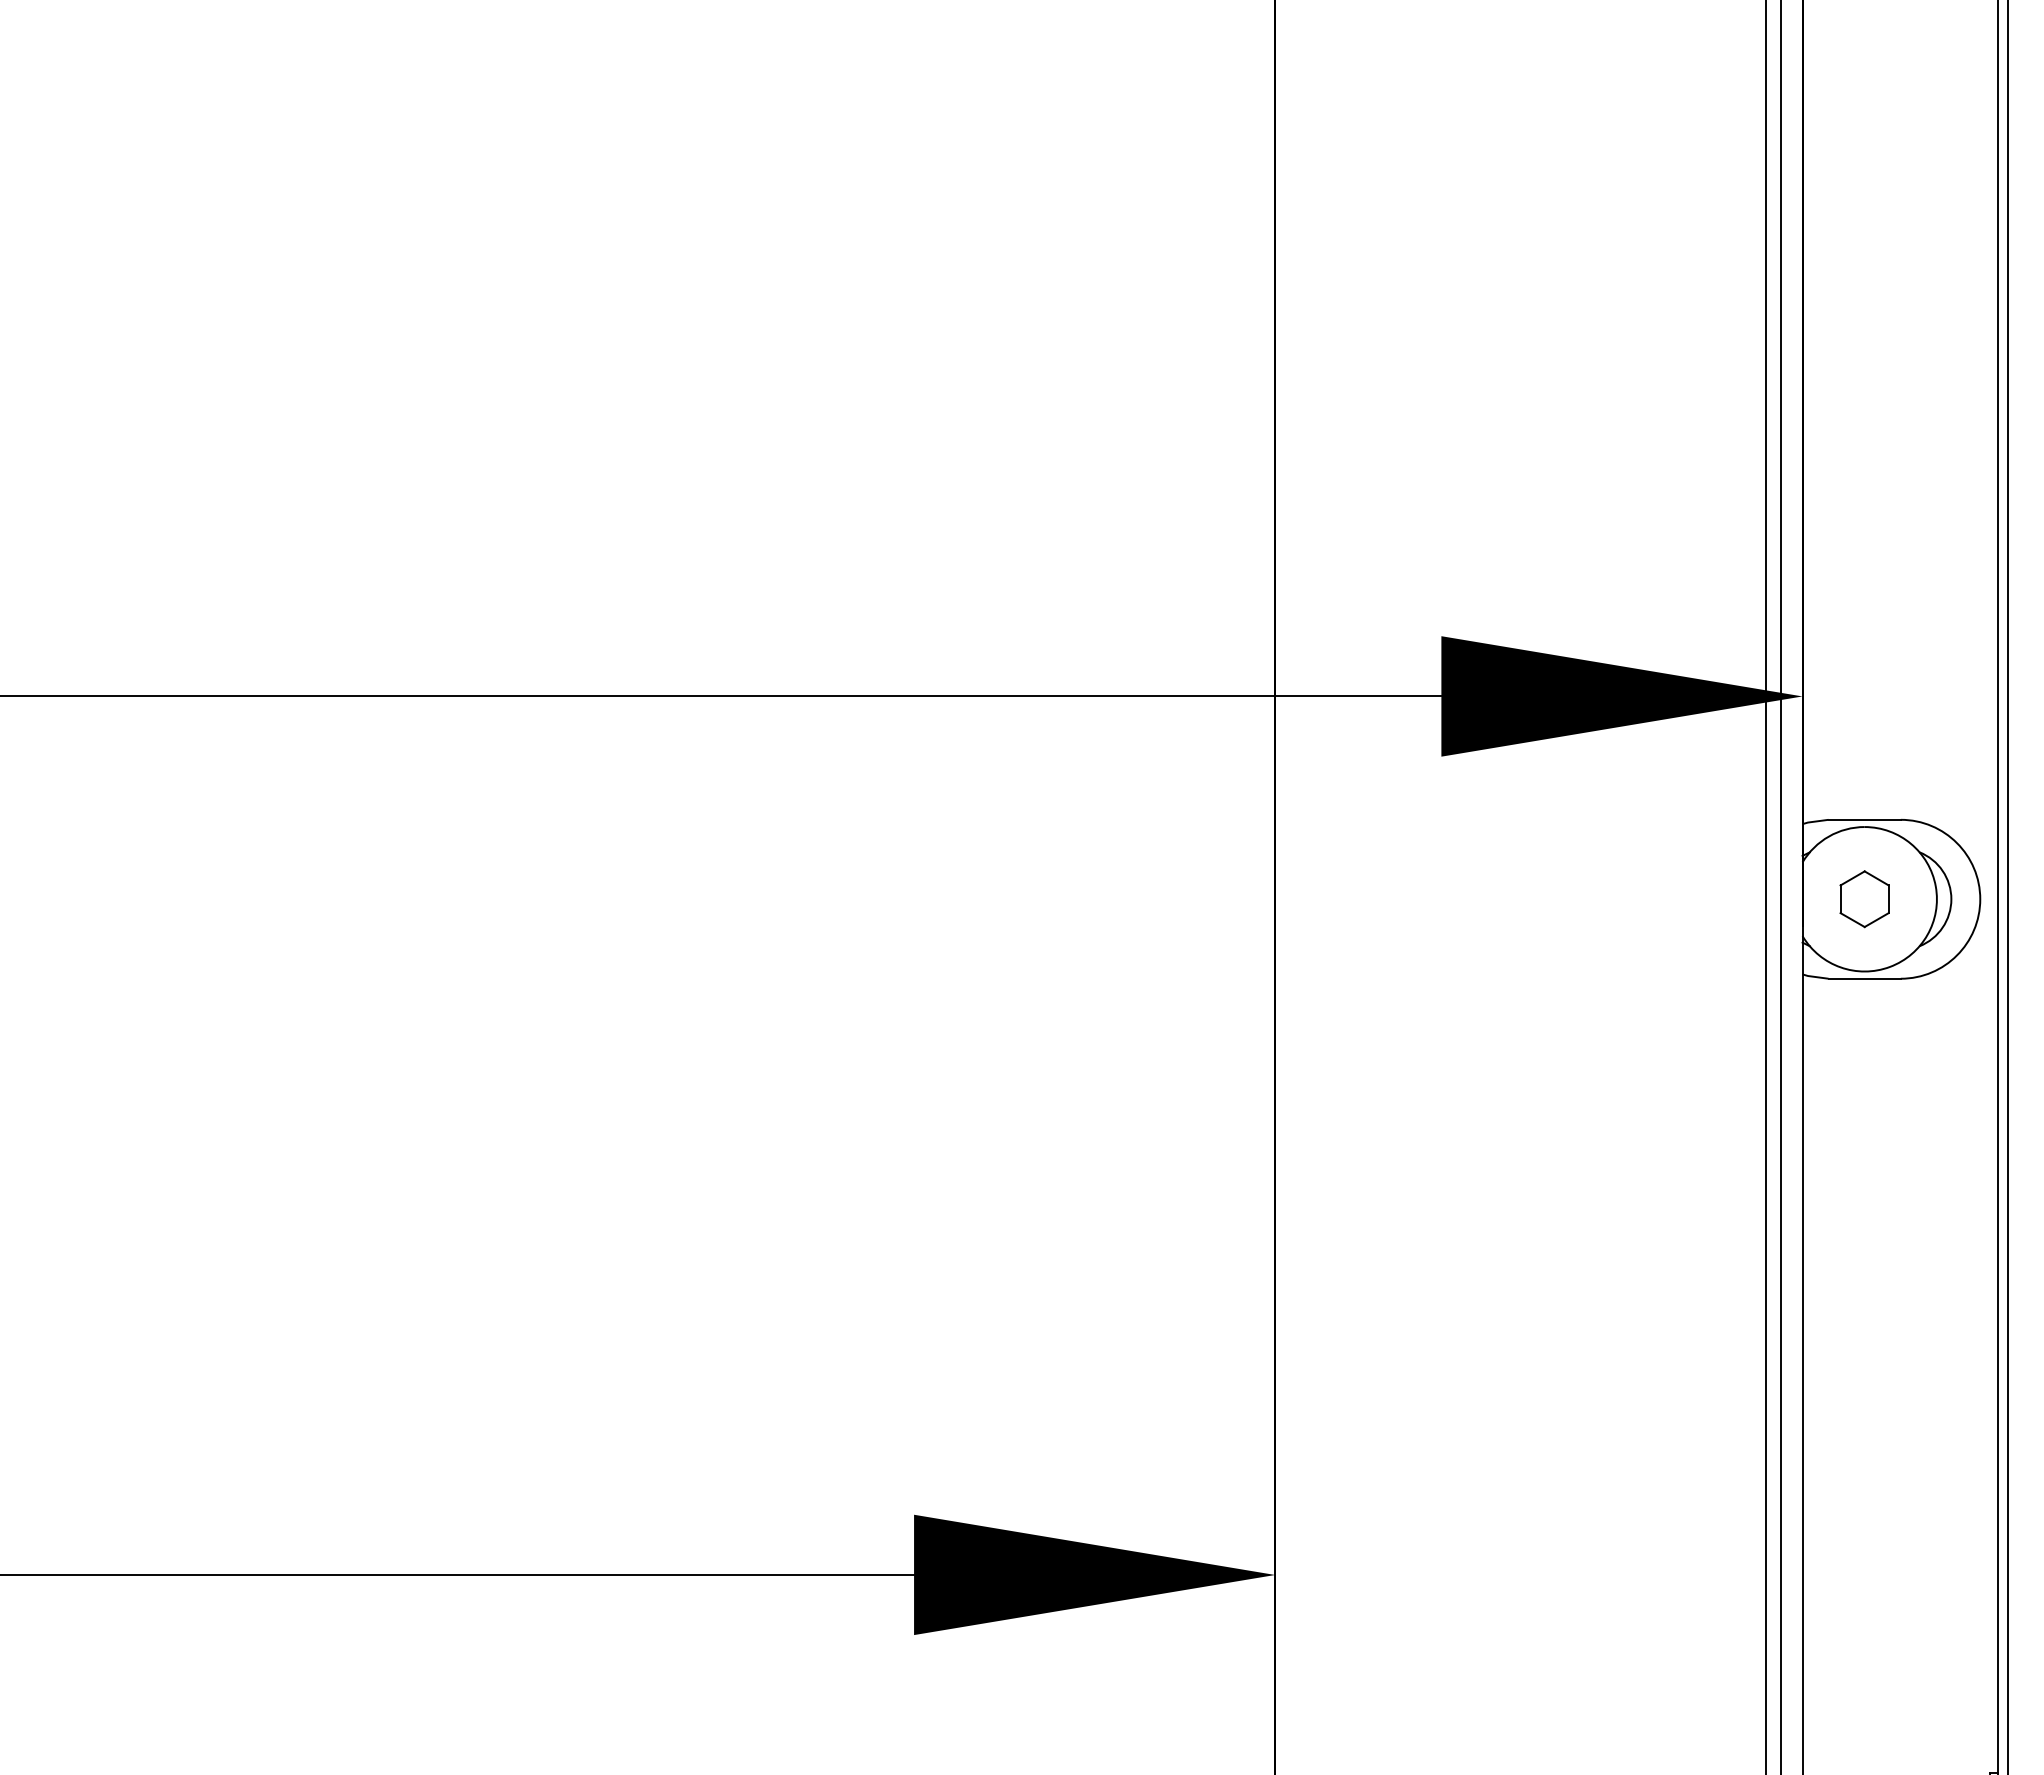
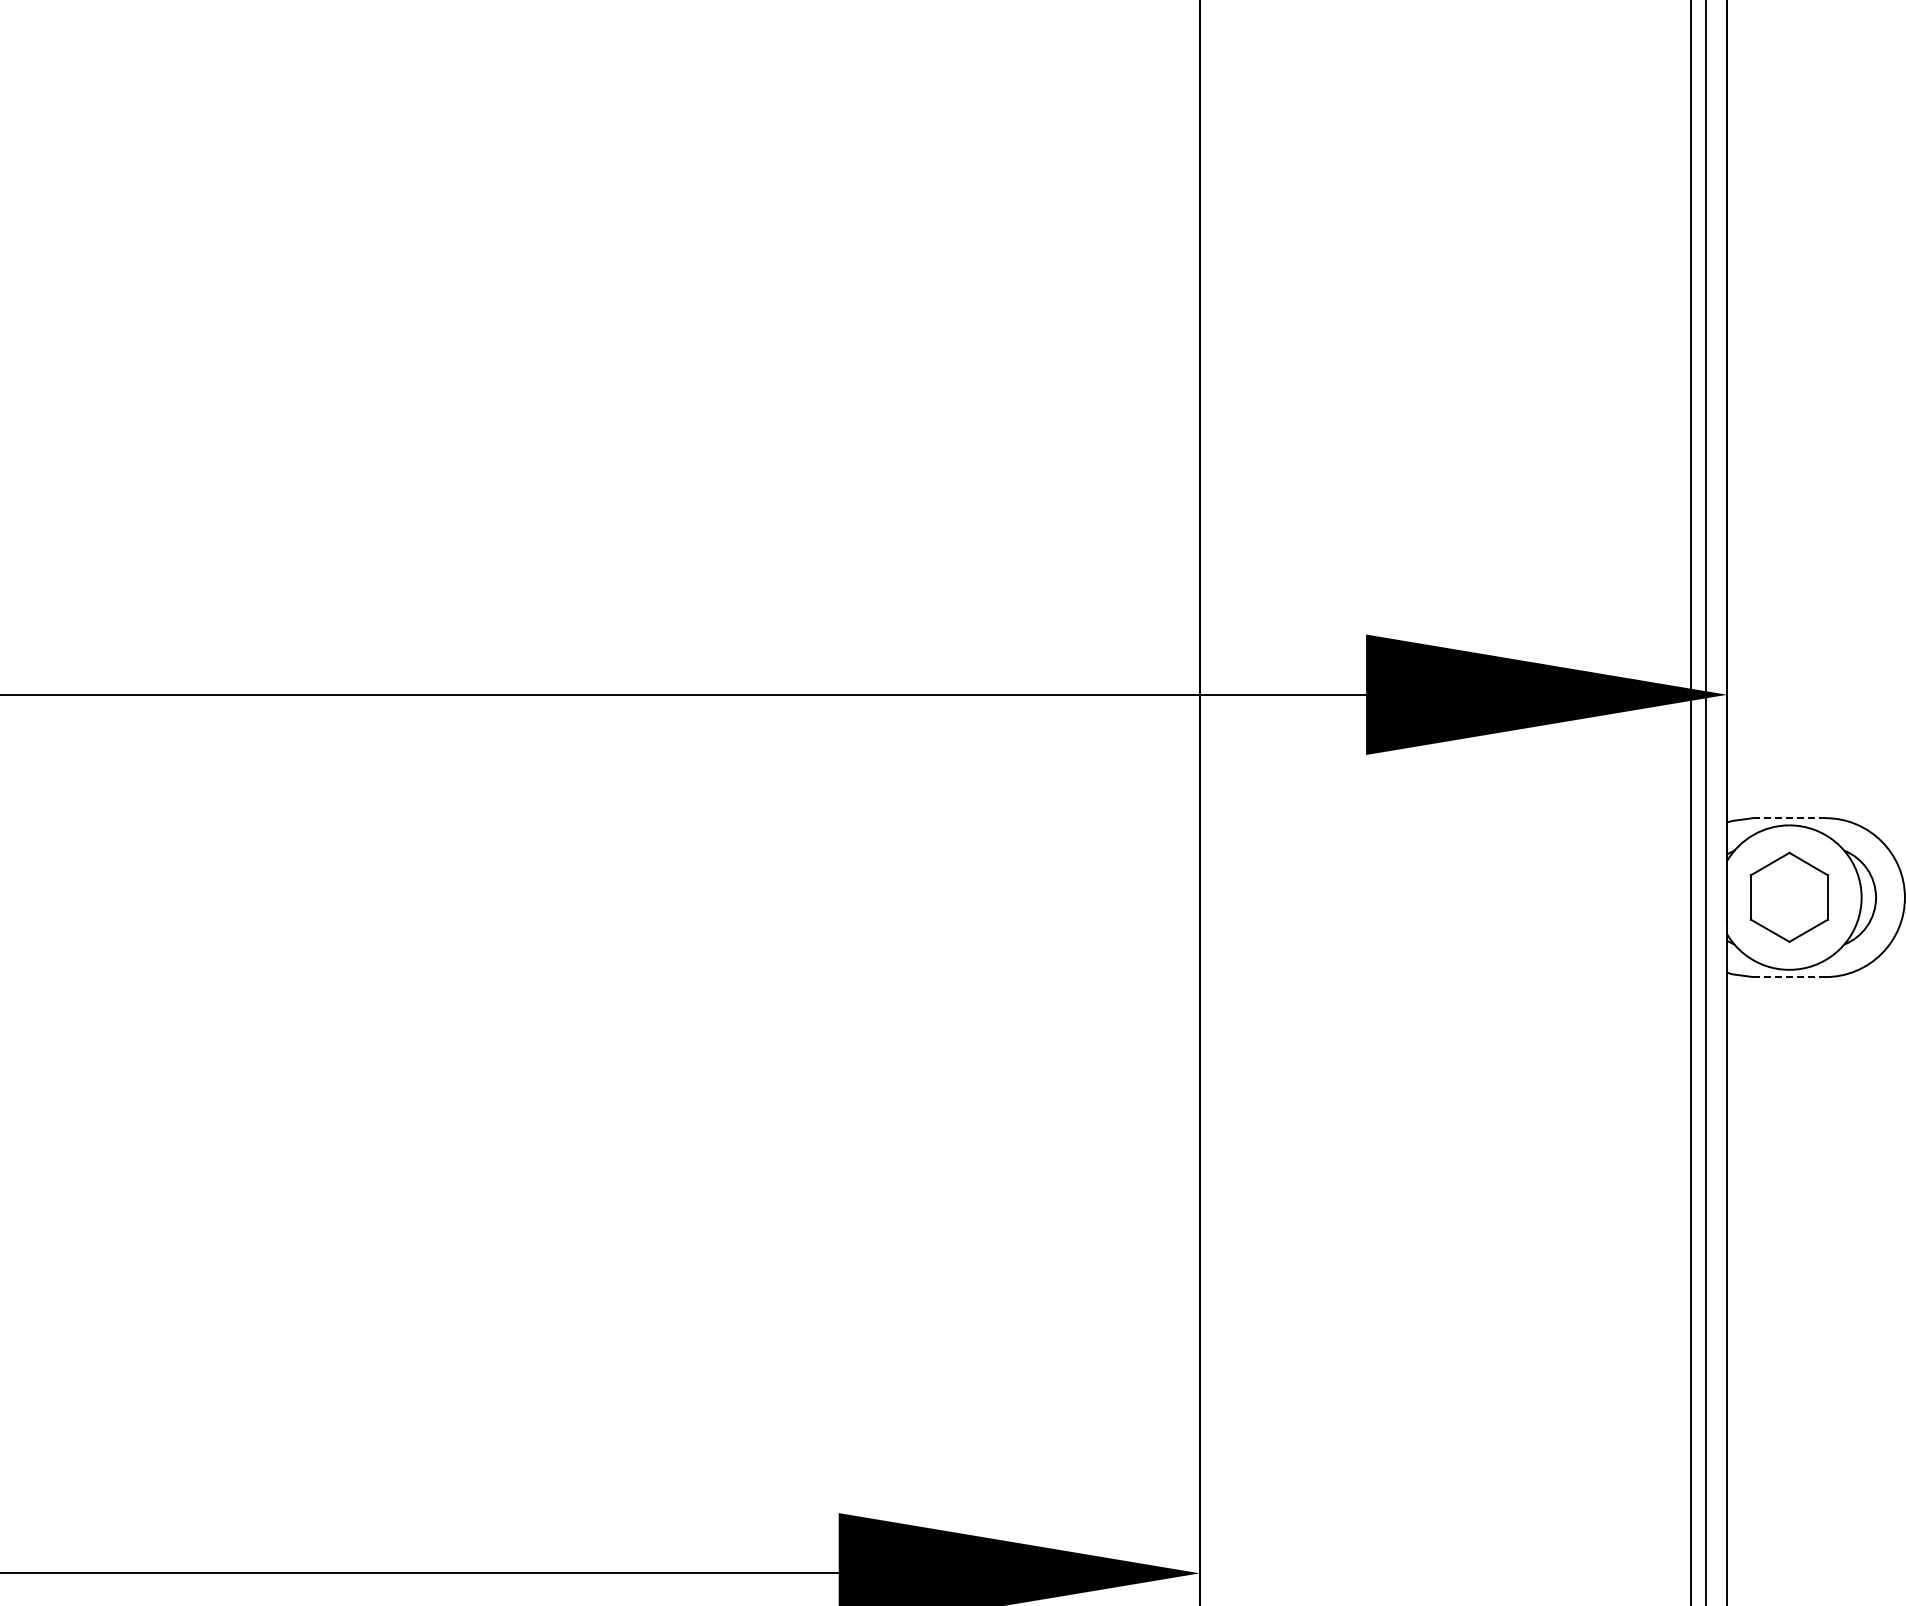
line: (1865, 819) -> (1790, 817), solid -> dashed
part: (1864, 899) -> (1789, 897), size x1.6
line: (1864, 978) -> (1789, 976), solid -> dashed

